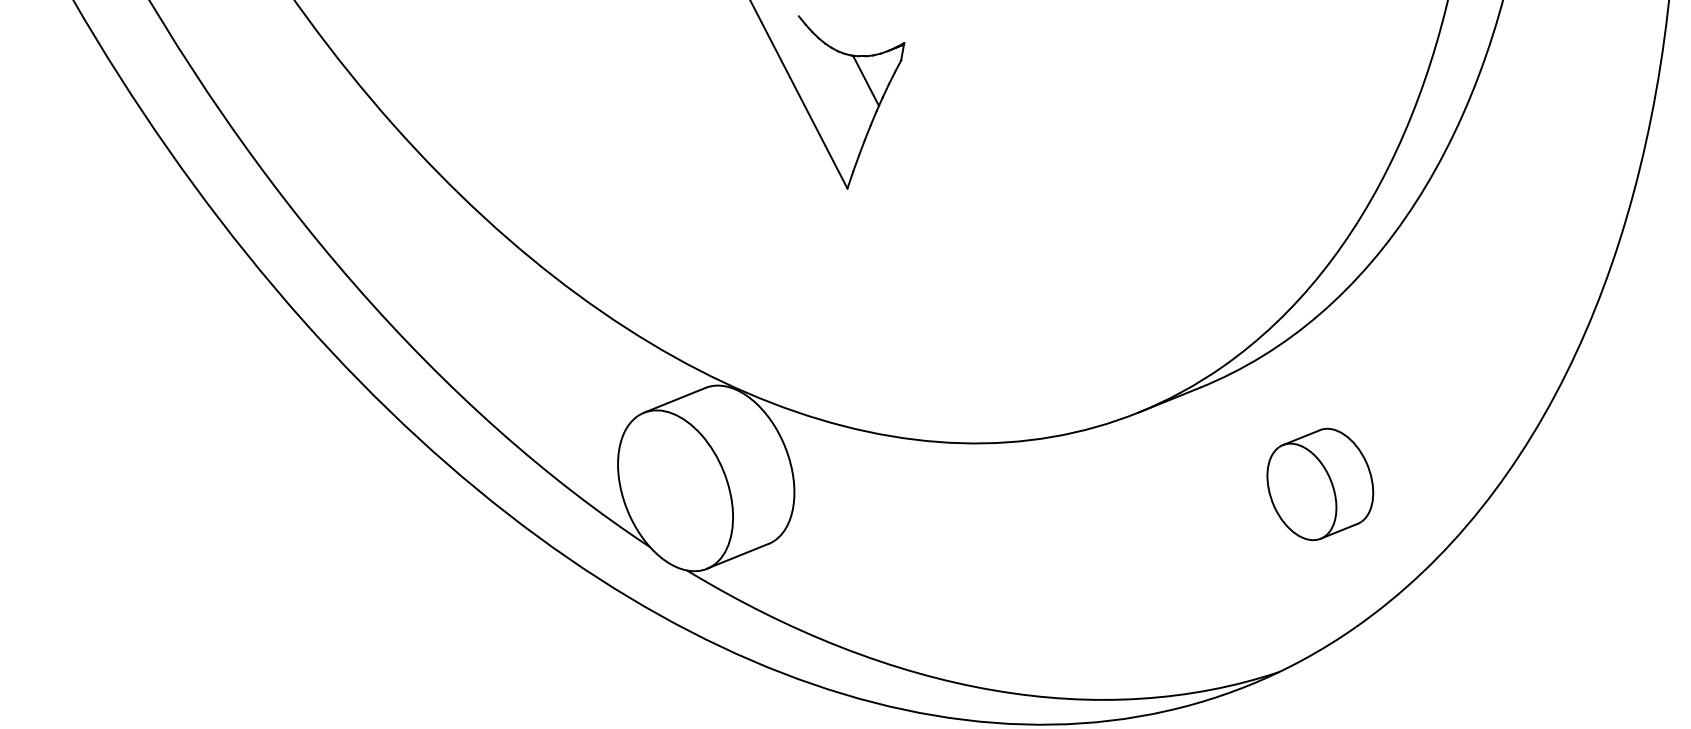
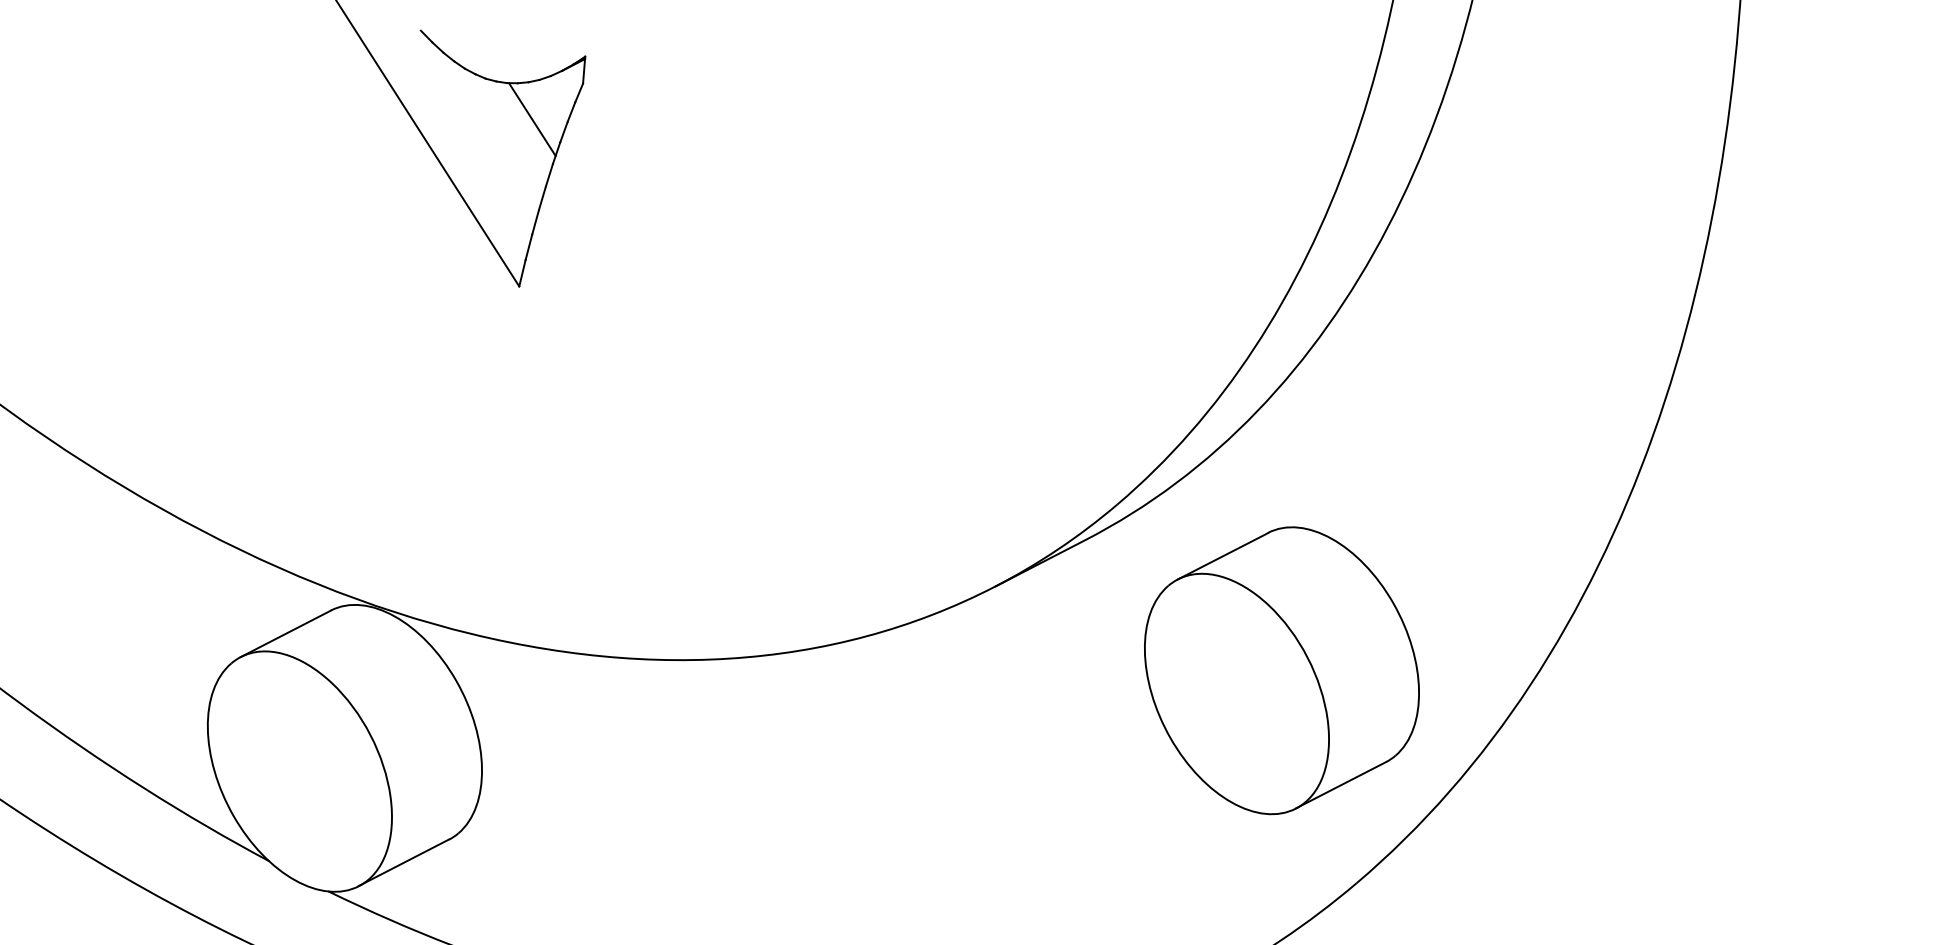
part: (1320, 484) -> (1282, 670), size x1.67

